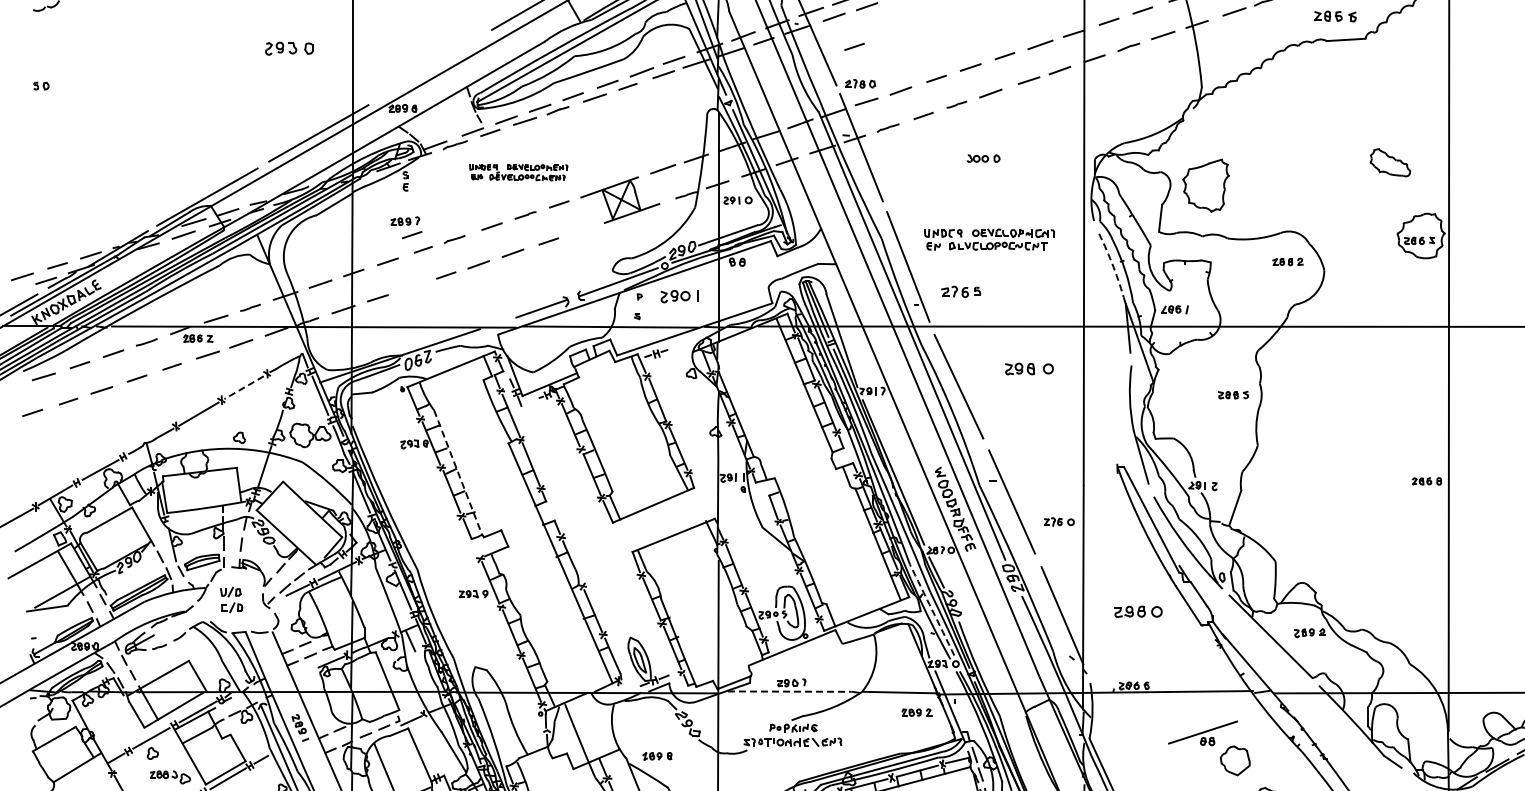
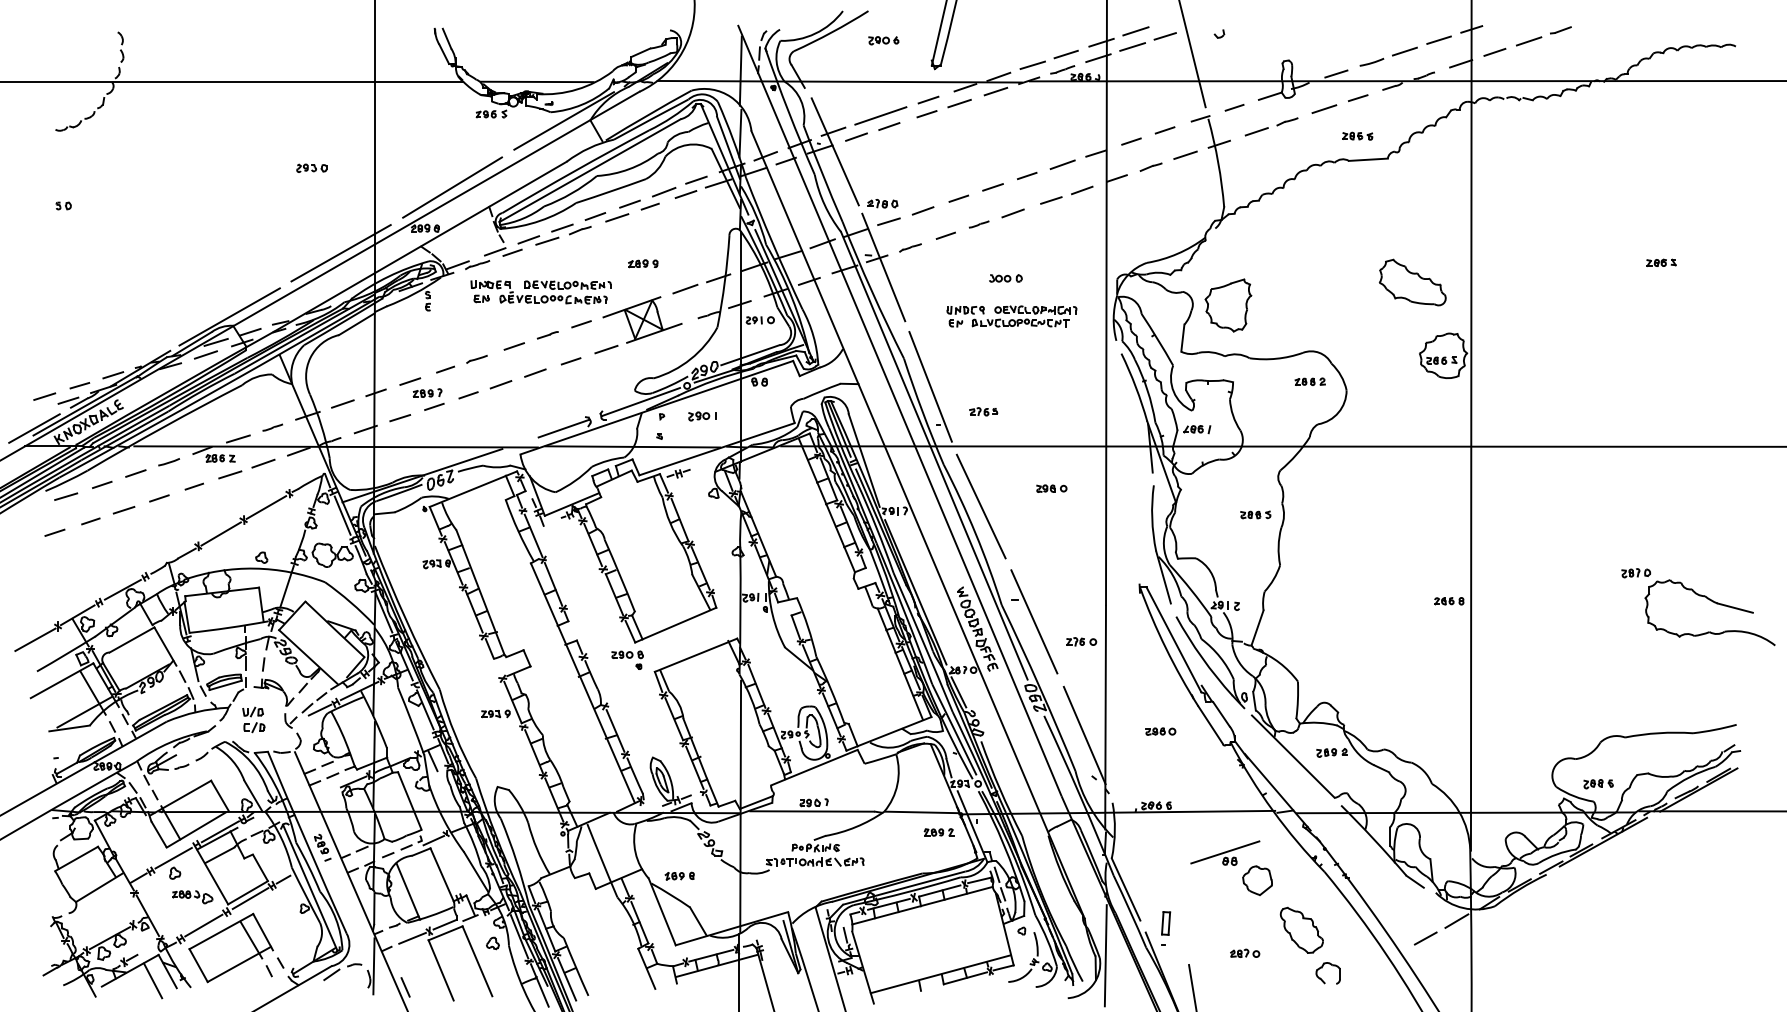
part: (1335, 15) -> (1357, 135), size x0.71
line: (854, 46) -> (876, 166), removed
part: (289, 47) -> (311, 167), size x0.62
line: (430, 67) -> (452, 187), added
part: (621, 143) -> (643, 263), added
part: (1390, 162) -> (1412, 282), size x1.67
part: (518, 172) -> (540, 292), size x1.43
part: (406, 227) -> (428, 399), moved
line: (584, 229) -> (606, 349), added
part: (989, 239) -> (1011, 316), moved
arc: (1113, 267) -> (1135, 387), dashed -> solid
part: (961, 291) -> (983, 411), size x0.71
part: (680, 296) -> (702, 416), size x0.71
part: (1029, 368) -> (1051, 488), size x0.62
line: (244, 387) -> (266, 507), dashed -> solid
line: (458, 473) -> (480, 593), dashed -> solid
part: (605, 539) -> (627, 659), added
arc: (932, 609) -> (954, 729), dashed -> solid
part: (1138, 611) -> (1160, 731), size x0.62
line: (790, 691) -> (812, 811), dashed -> solid

